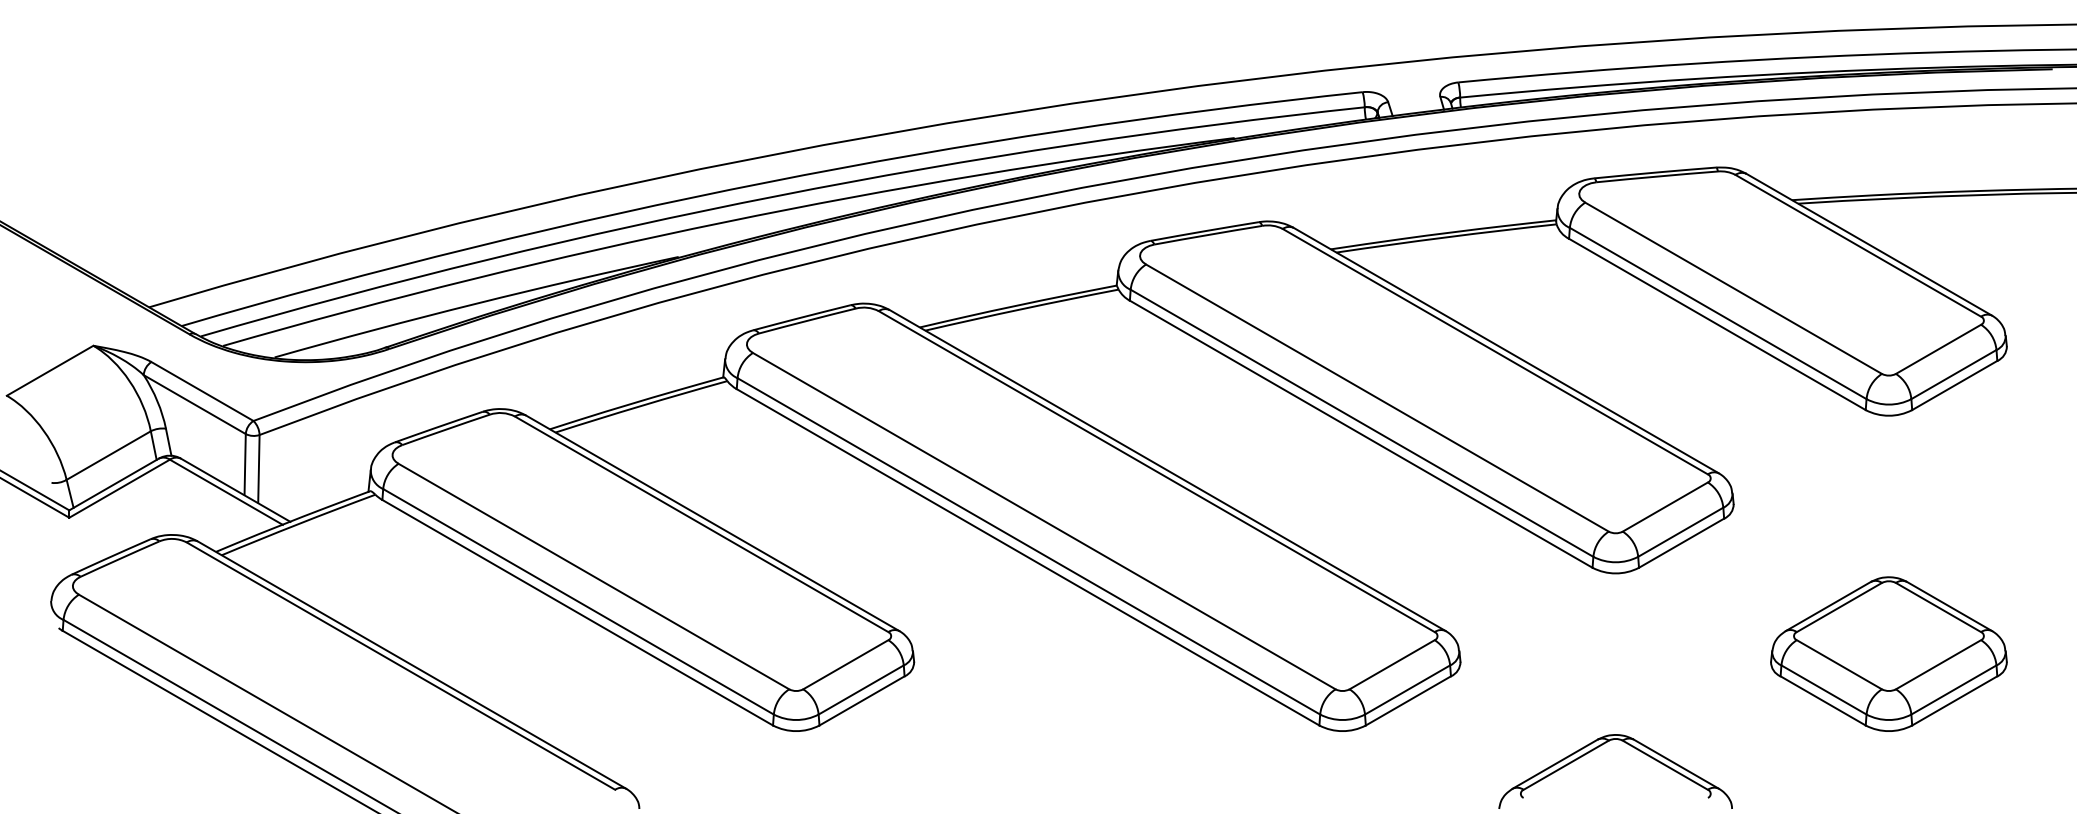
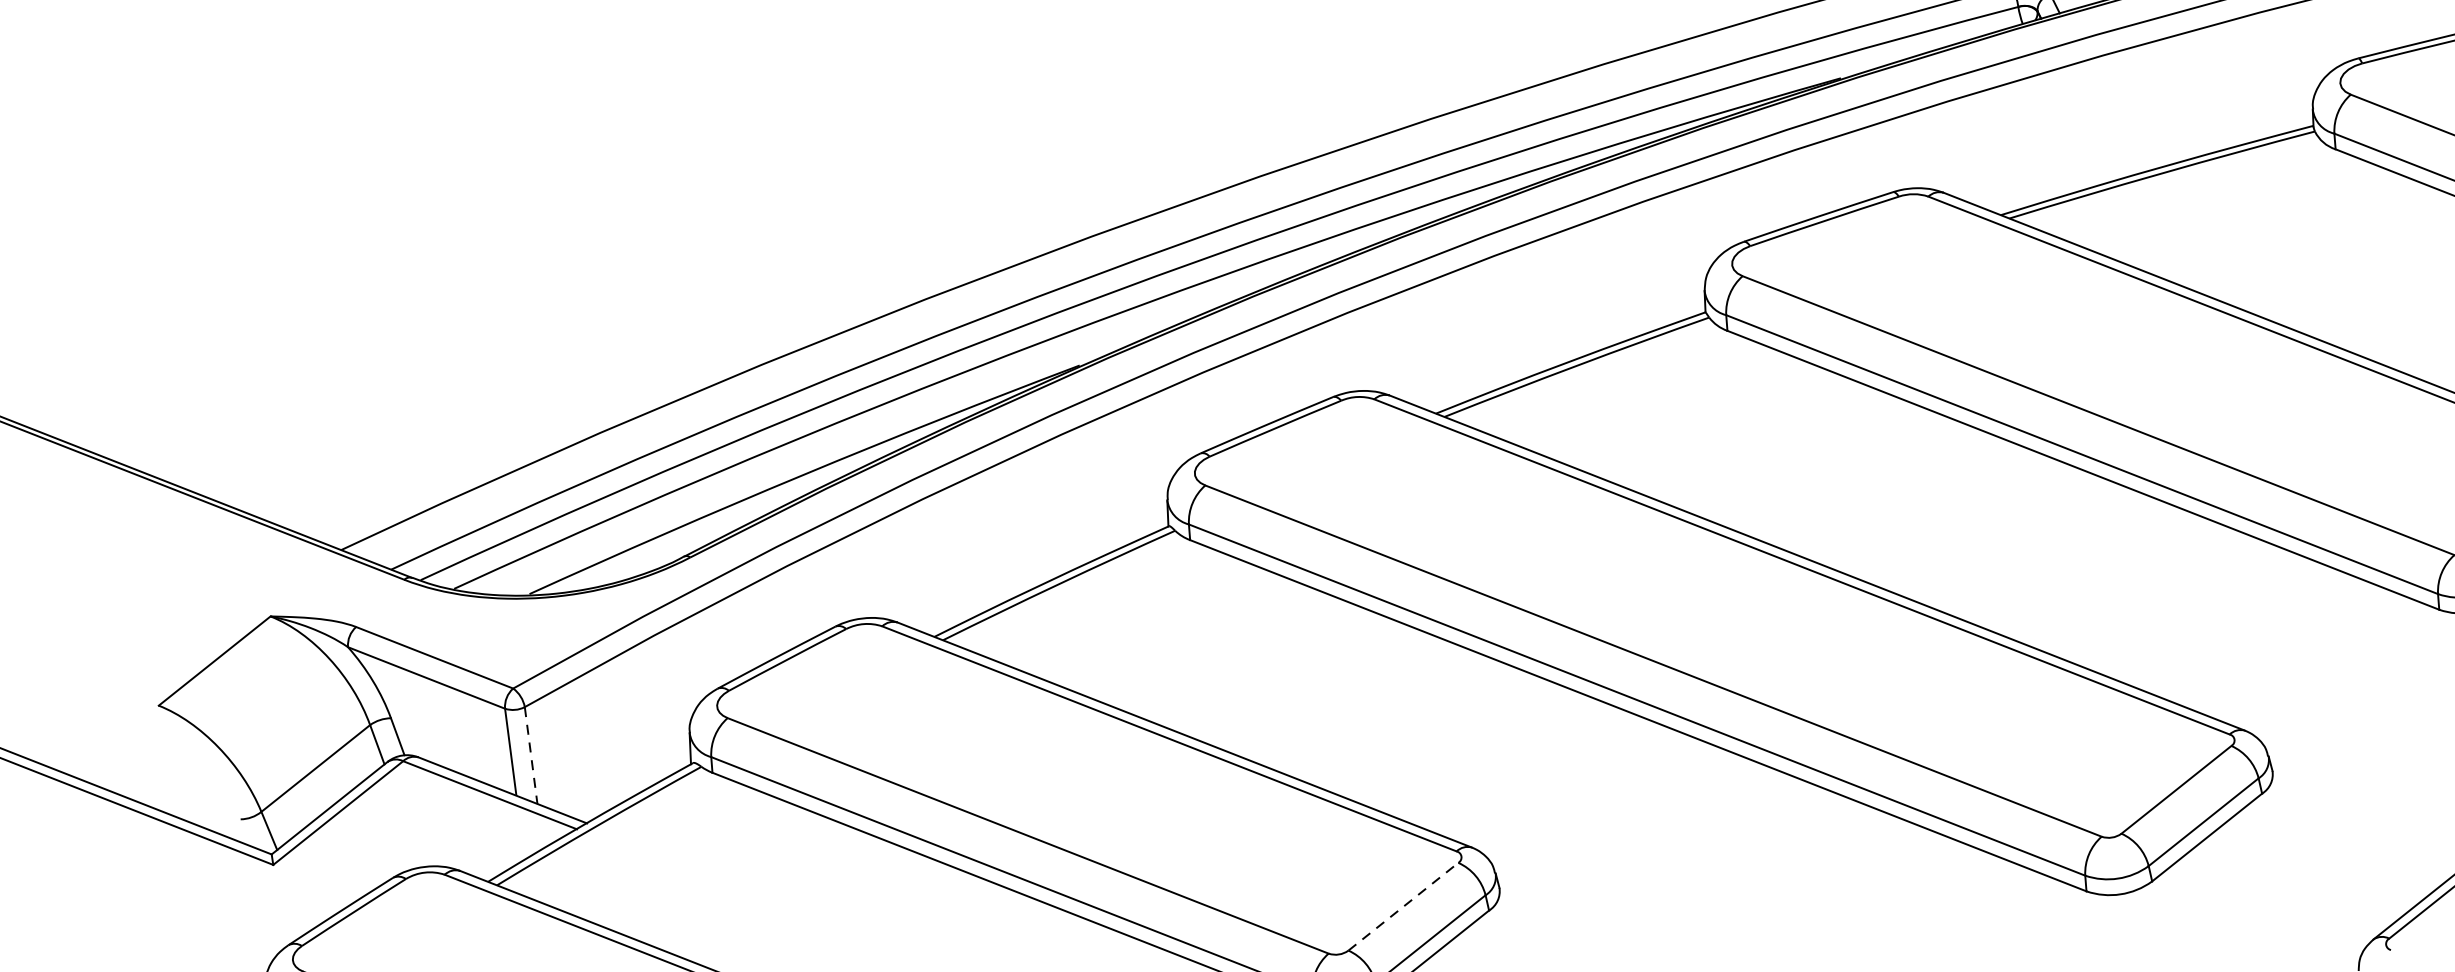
line: (258, 468) -> (530, 754), solid -> dashed
line: (846, 664) -> (1404, 906), solid -> dashed

